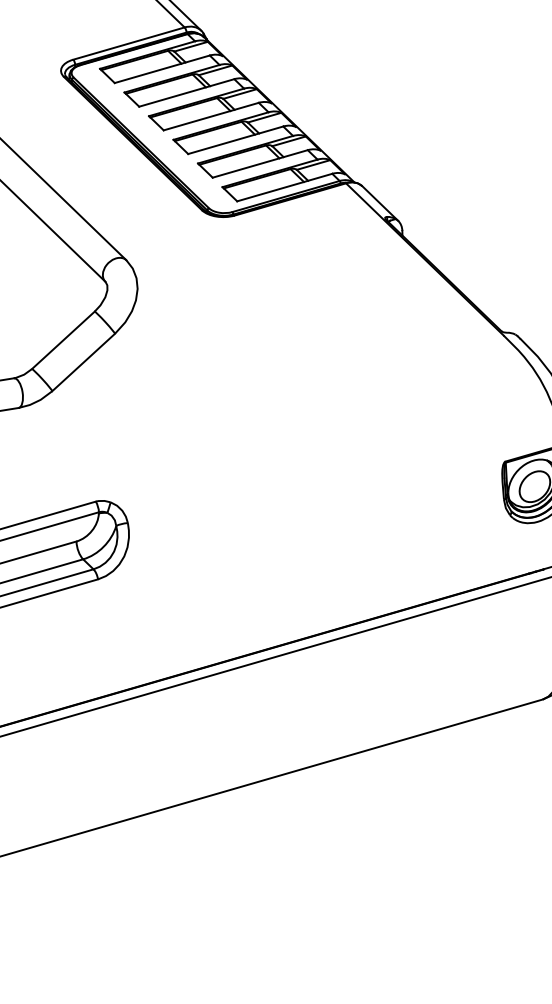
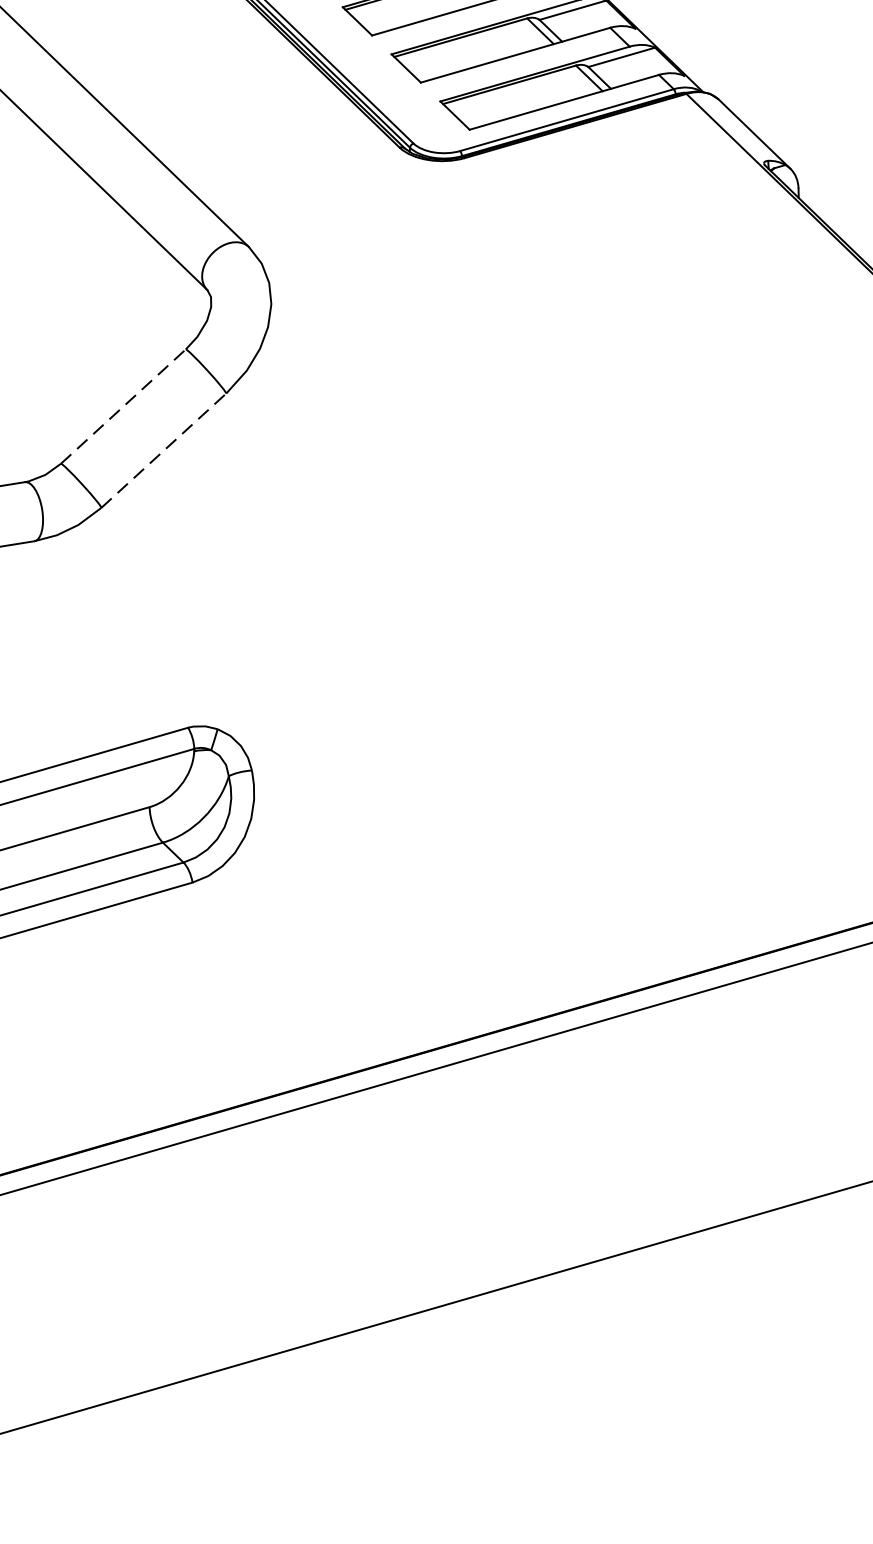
line: (63, 340) -> (123, 406), solid -> dashed
line: (84, 362) -> (165, 450), solid -> dashed

